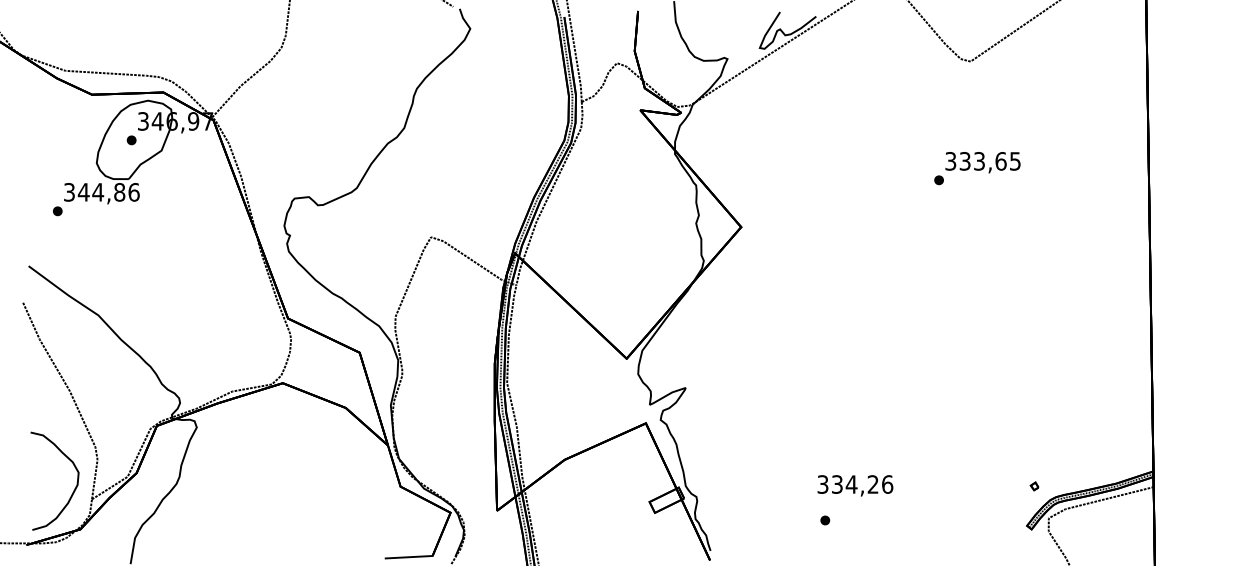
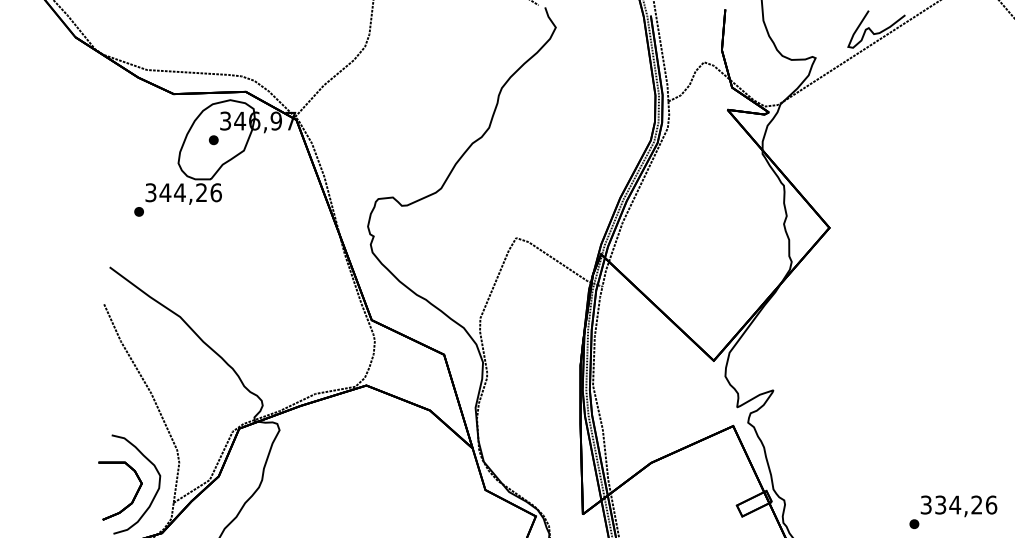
text: (119, 192) -> (201, 192), 344,86 -> 344,26
text: (855, 485) -> (959, 506), moved
part: (52, 493) -> (133, 496), added

